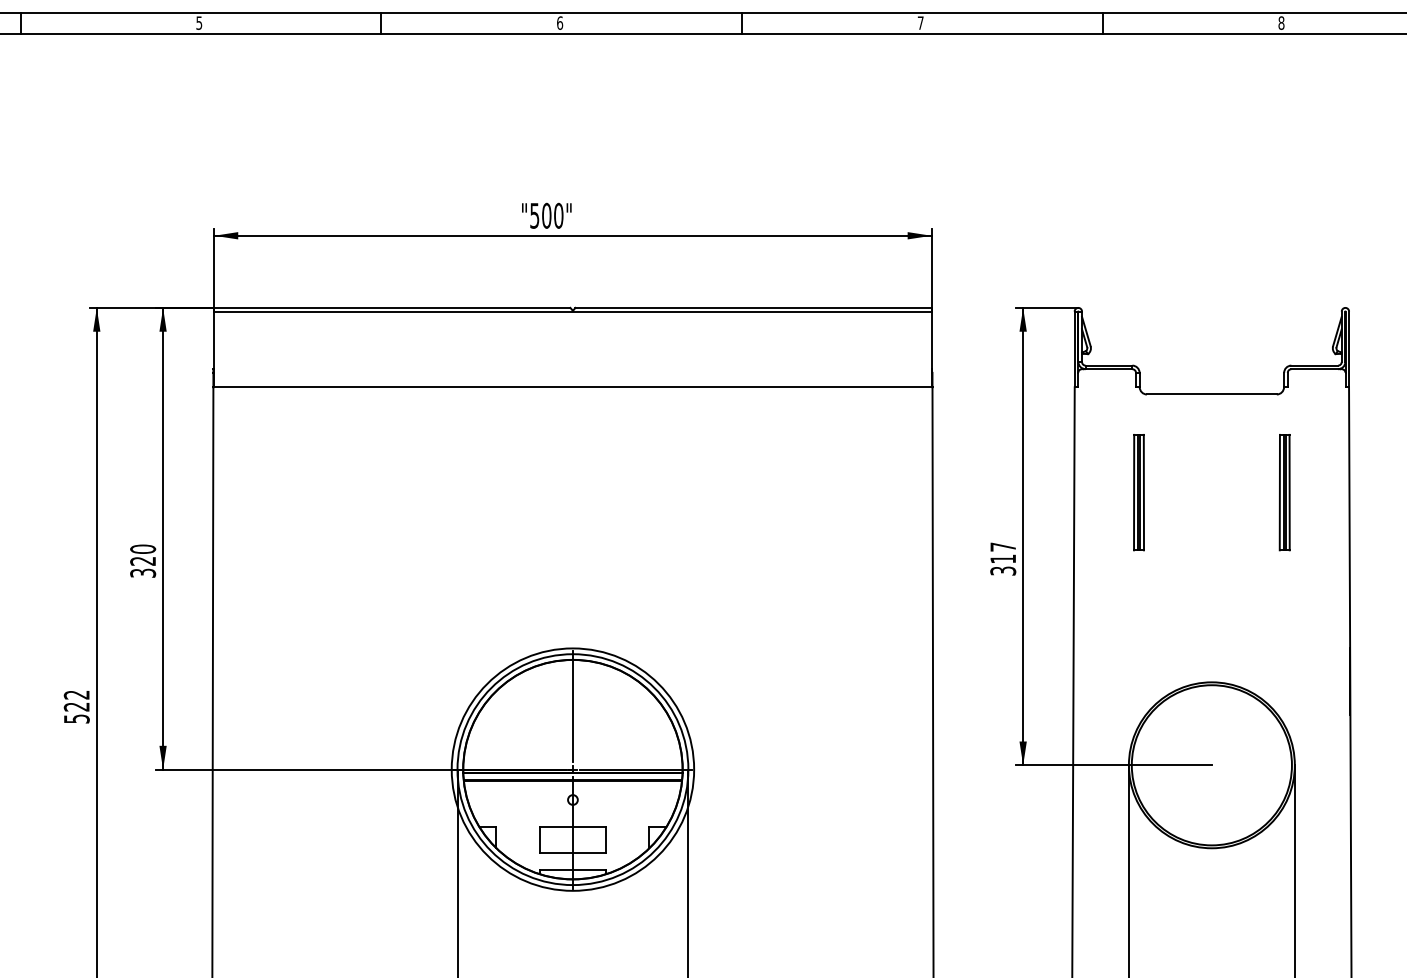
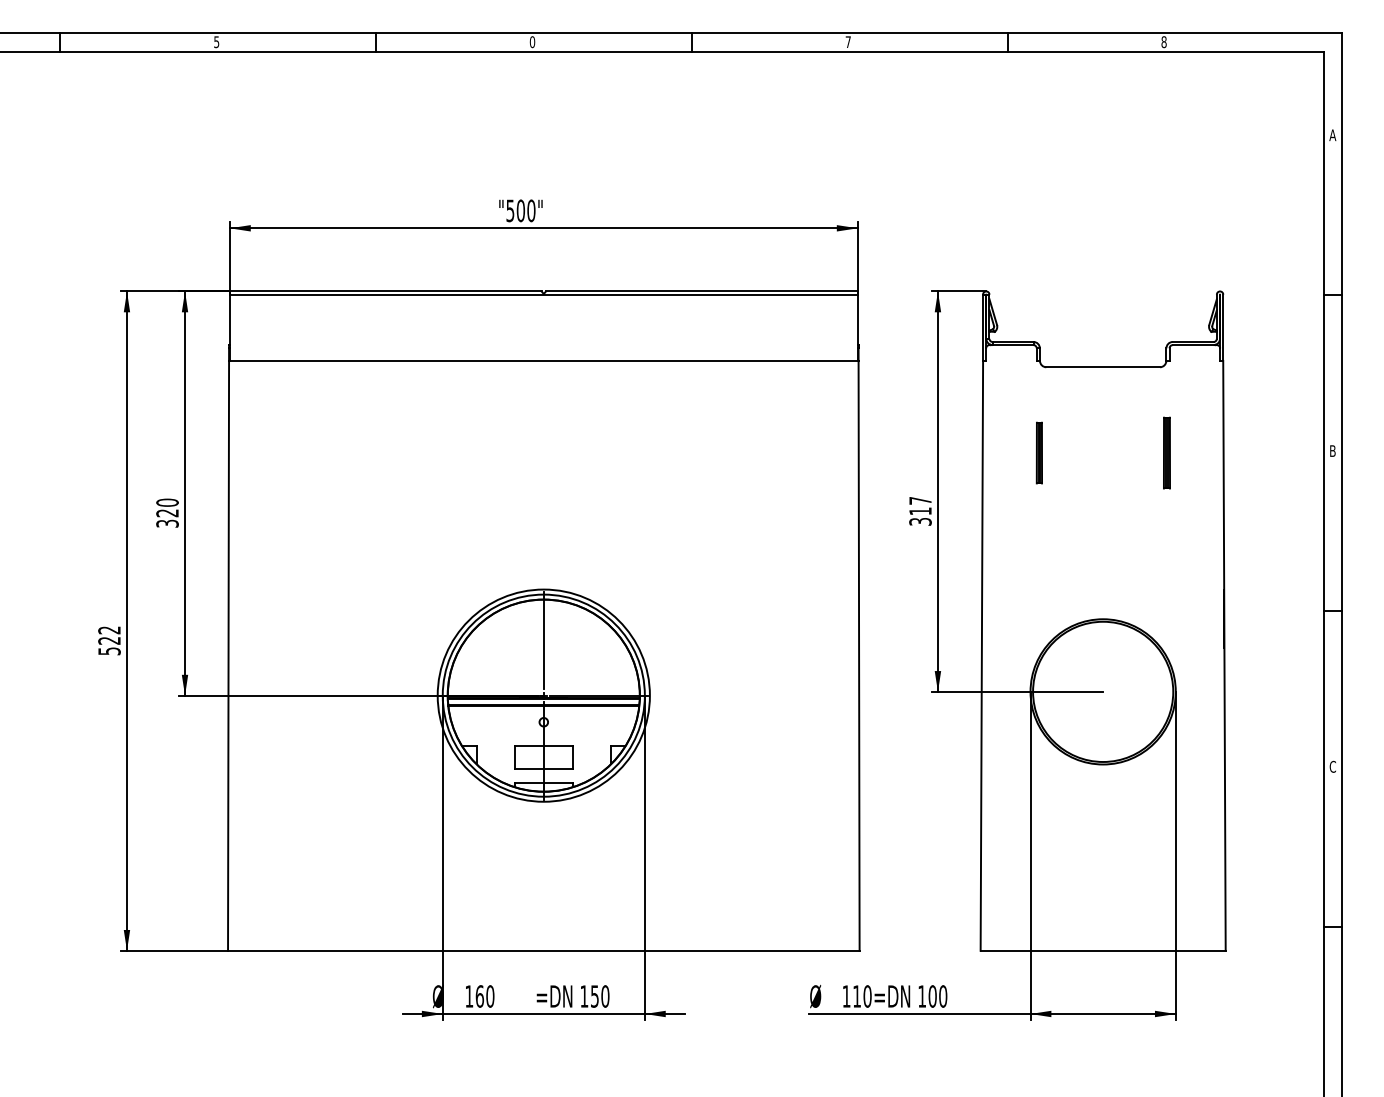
text: (560, 22) -> (532, 41), 6 -> 0
part: (1139, 491) -> (1039, 452), size x0.6
part: (1284, 491) -> (1166, 452), size x0.7

